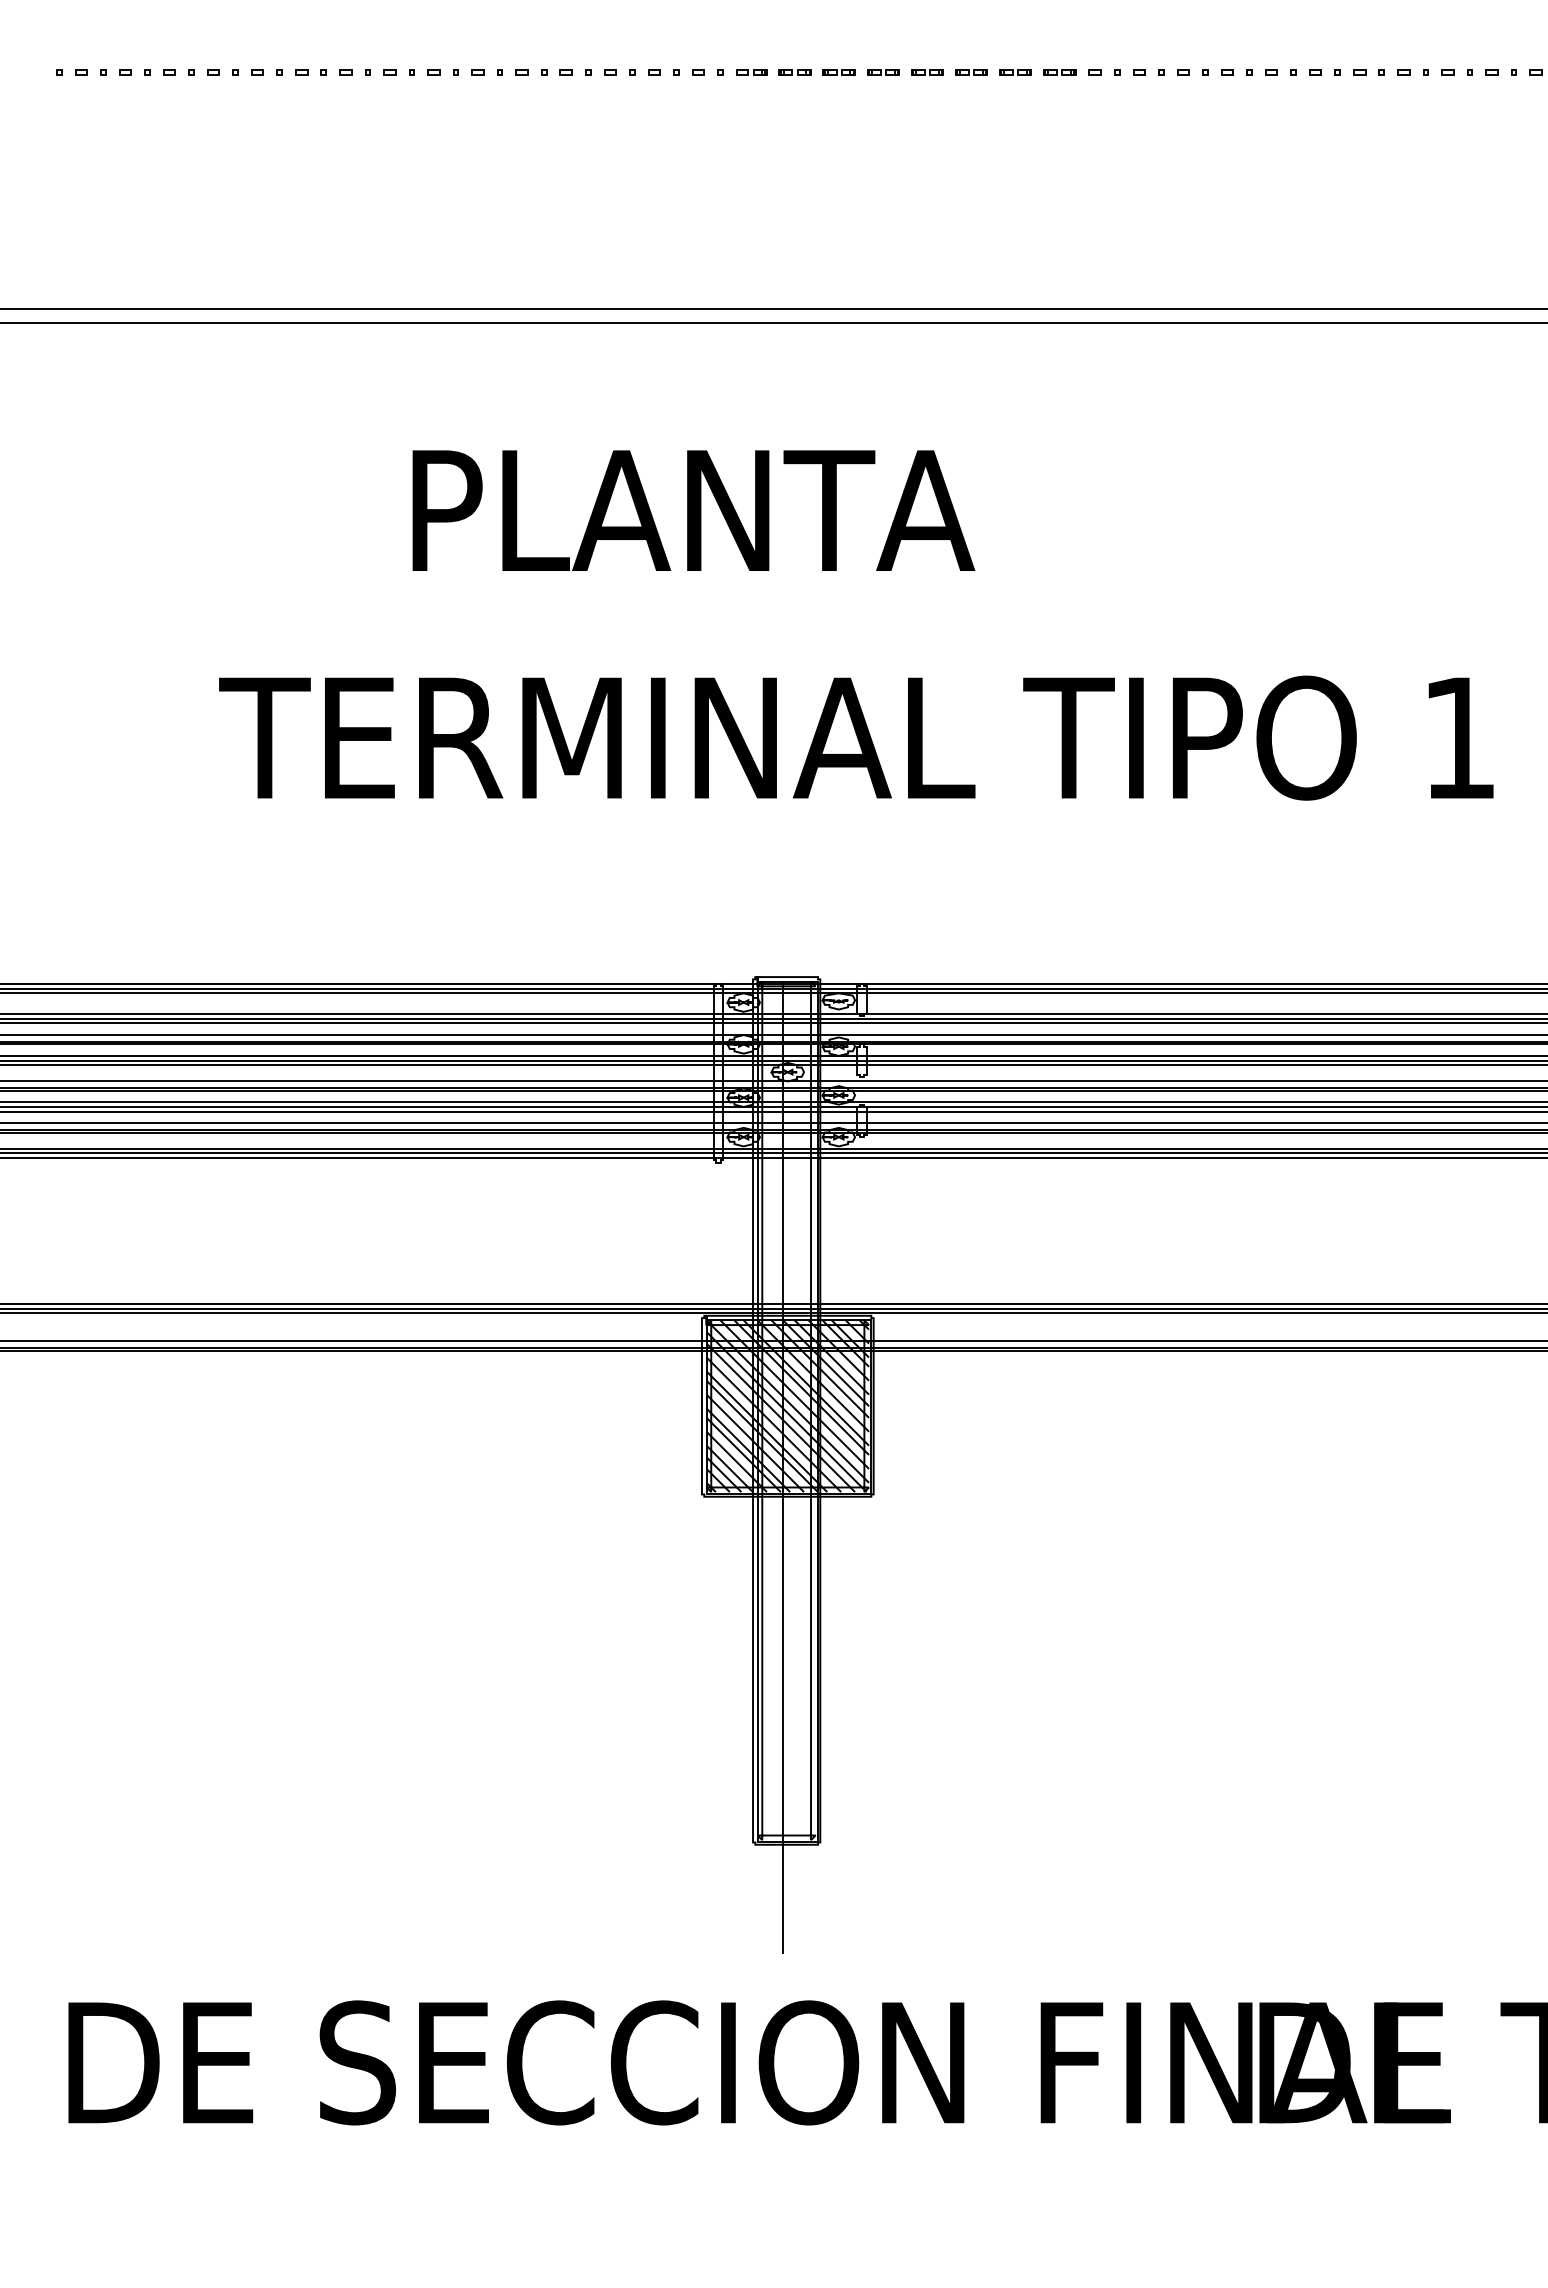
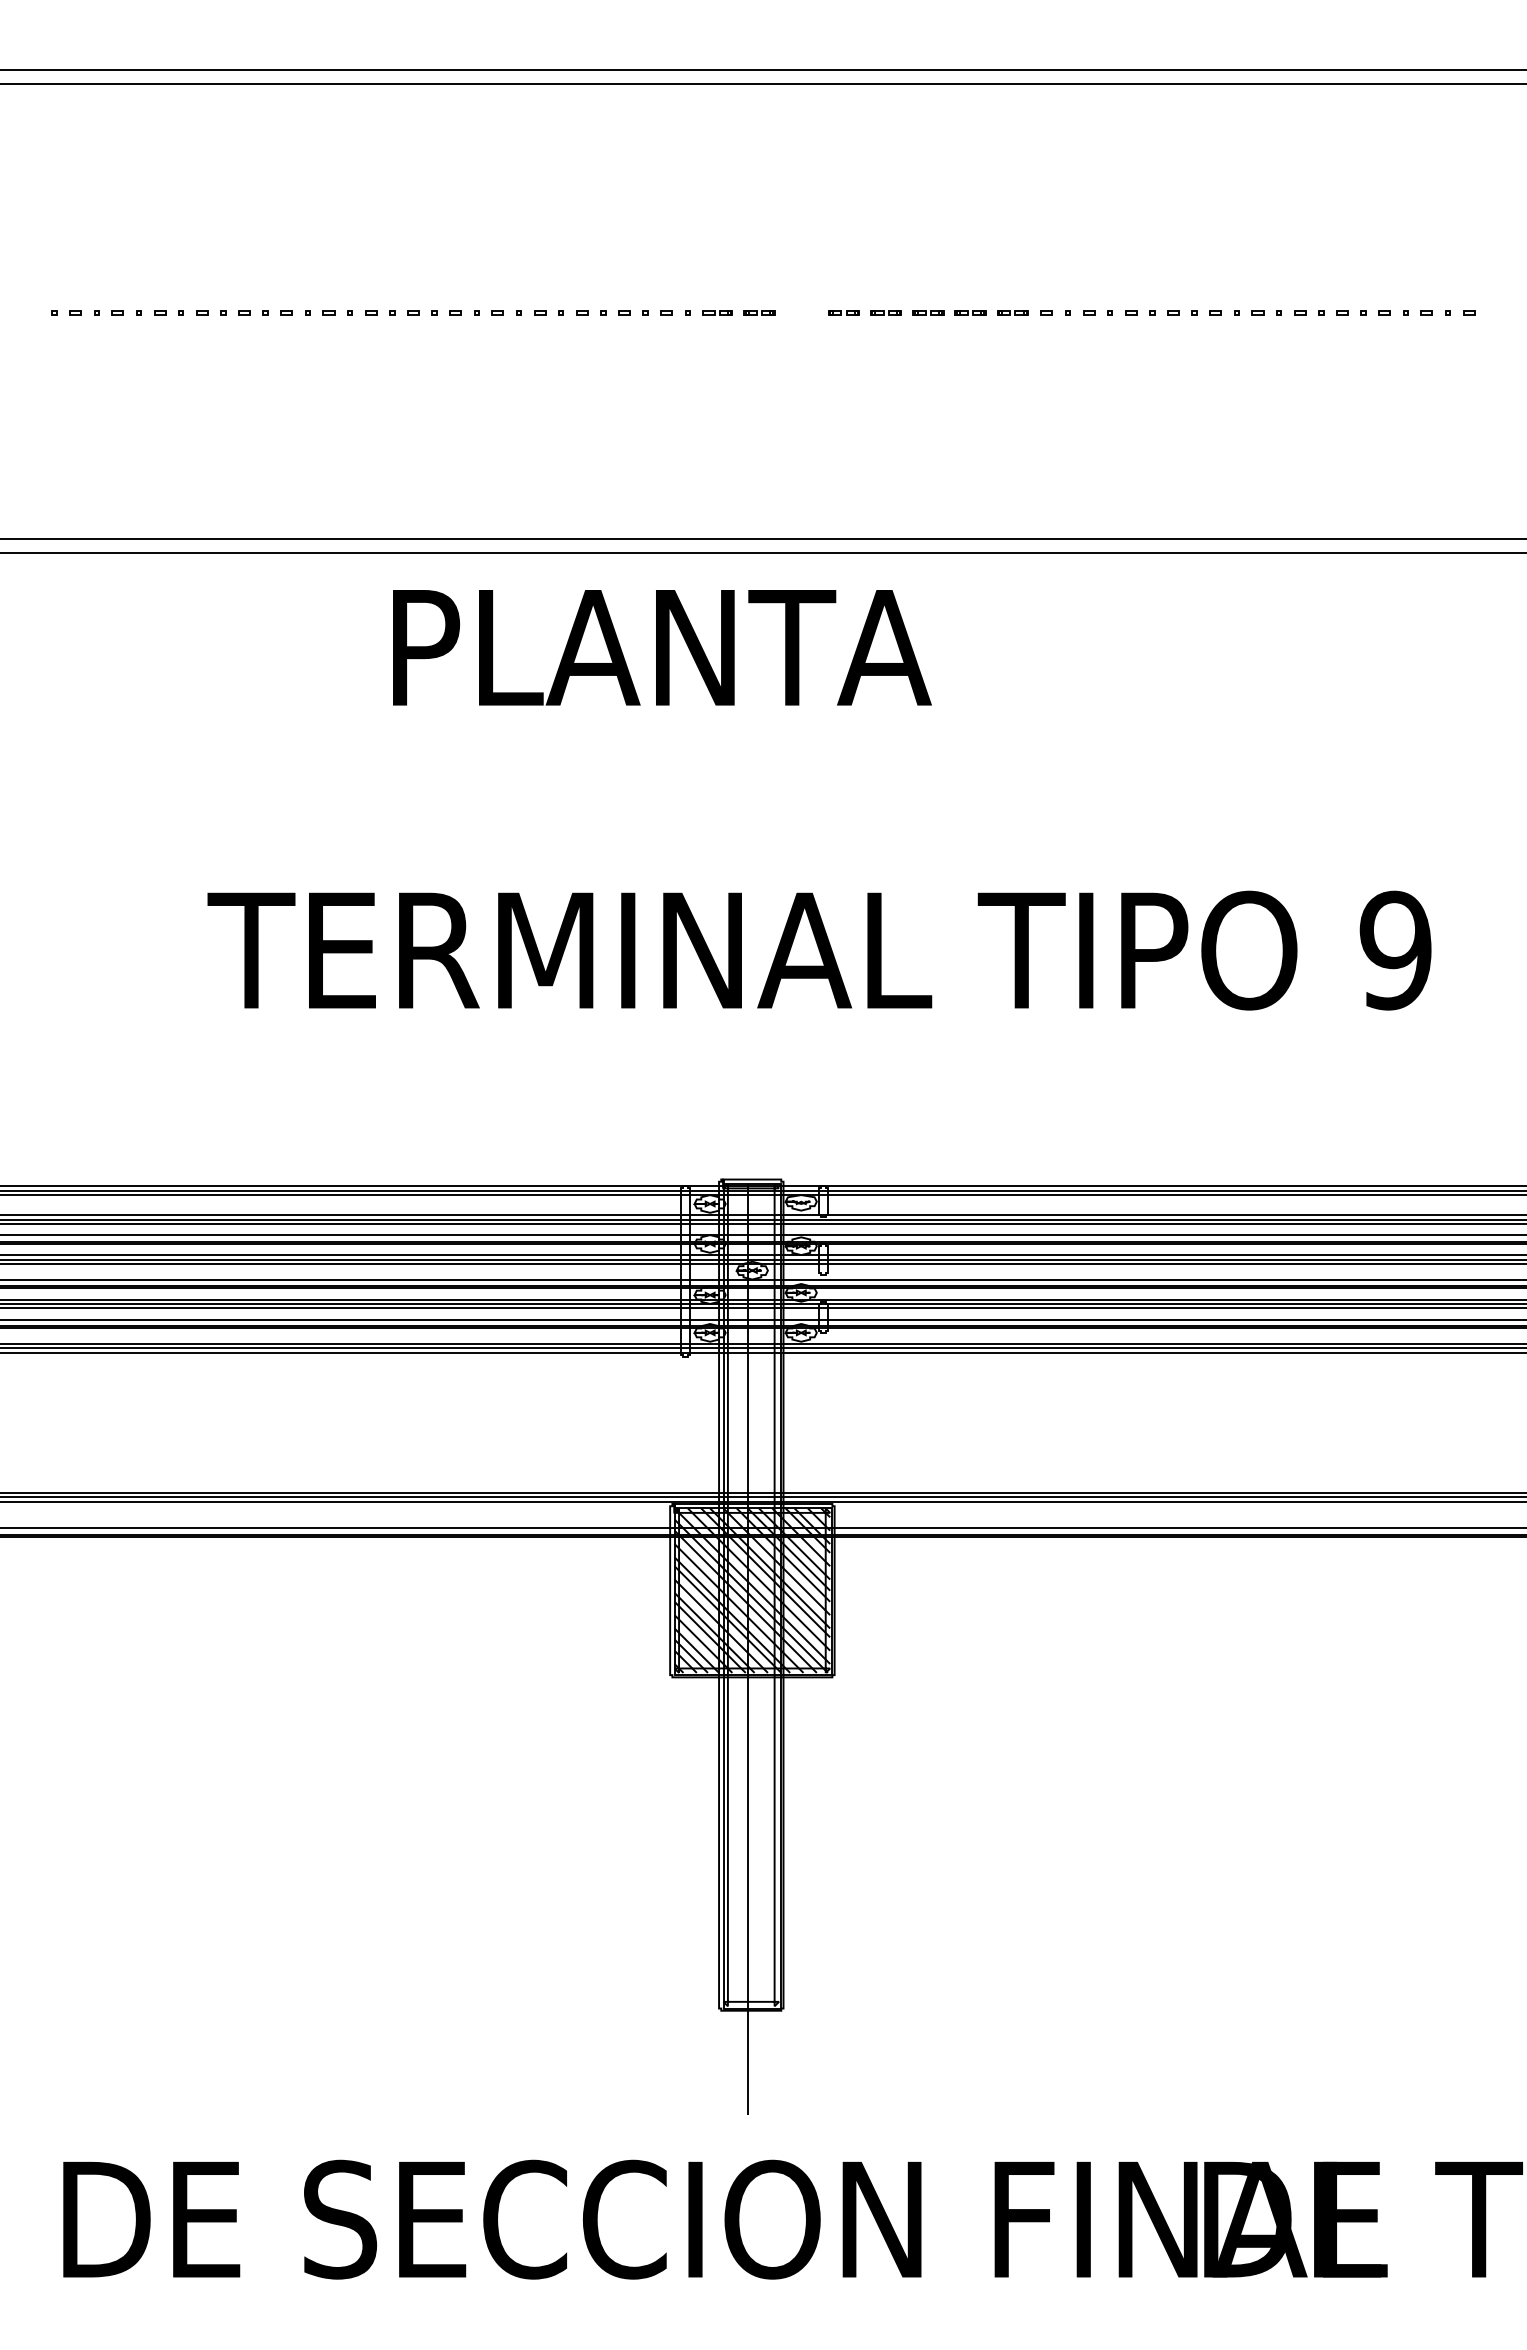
part: (839, 71) -> (801, 312), removed
text: (693, 510) -> (662, 647), moved
text: (1459, 737) -> (1395, 950), 1 -> 9

